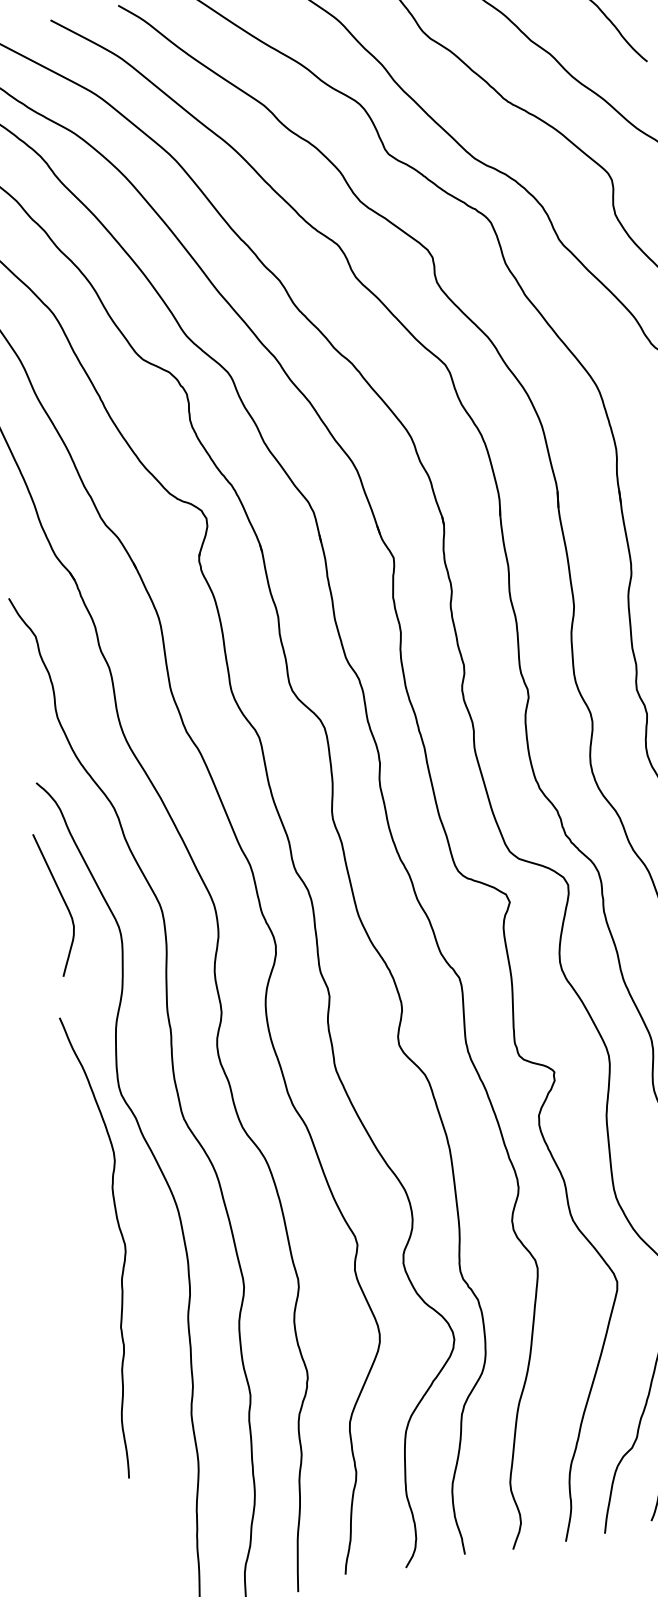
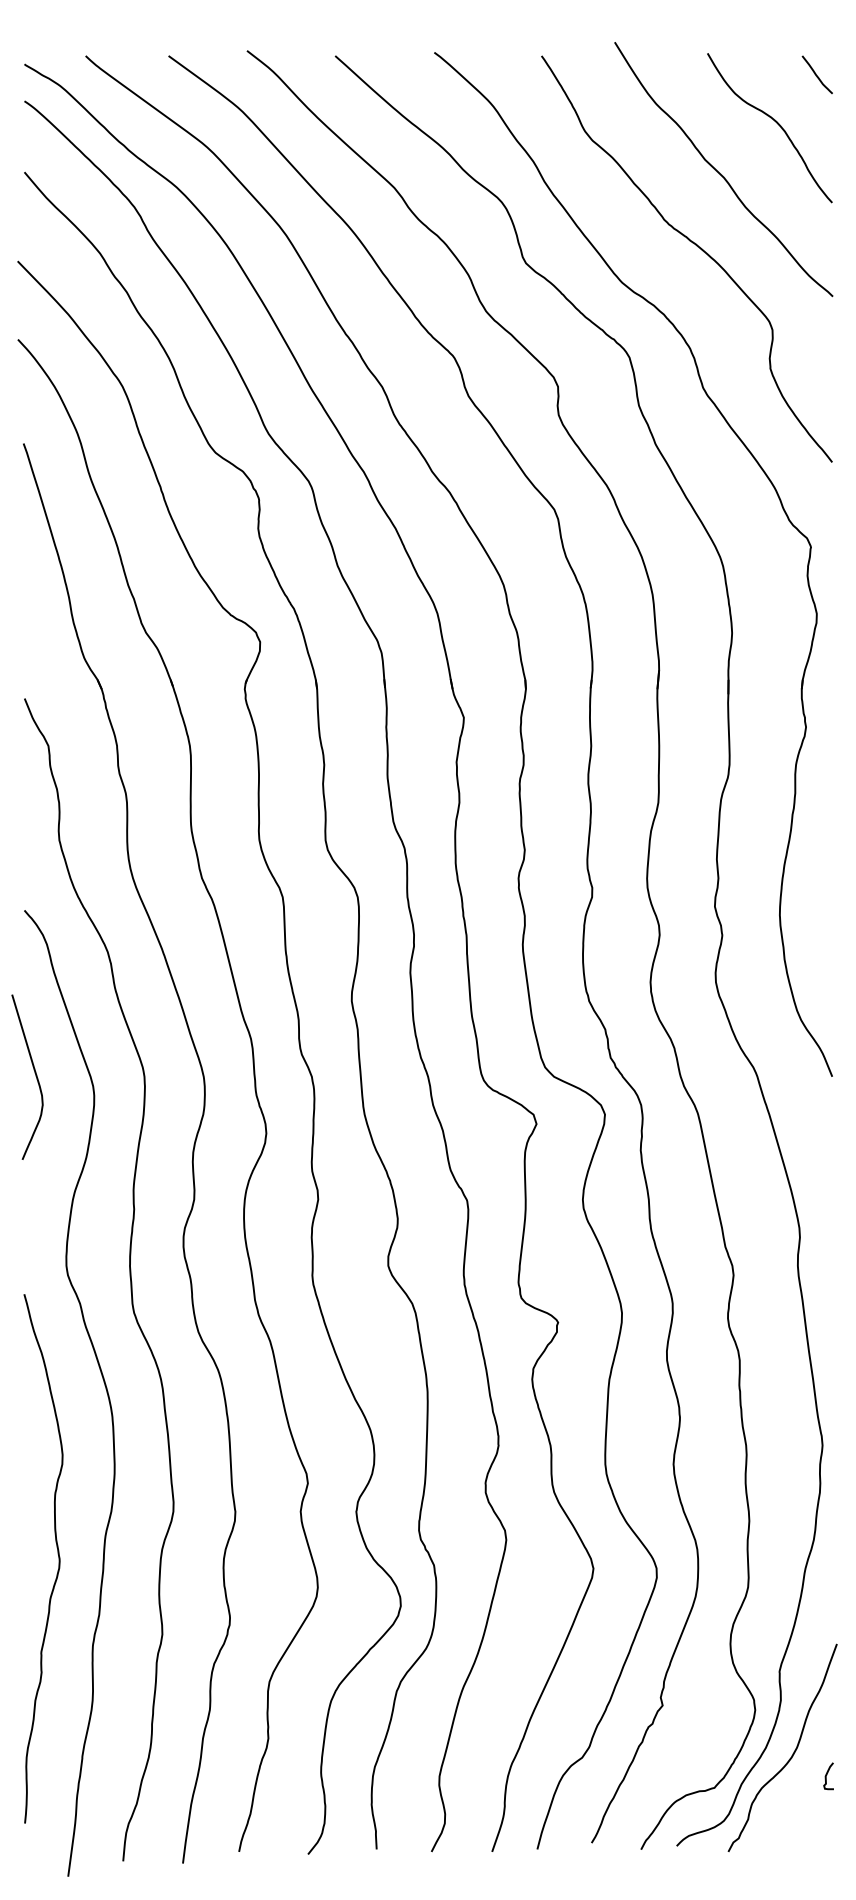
curve: (62, 900) -> (34, 1073), moved
curve: (122, 1240) -> (57, 1554), moved

